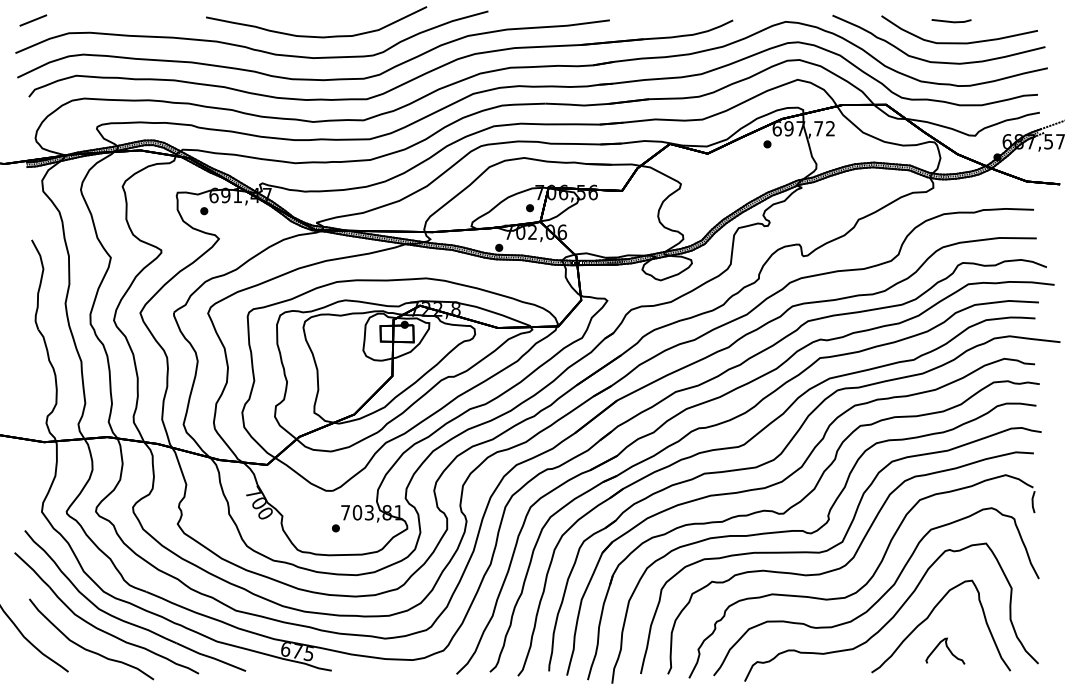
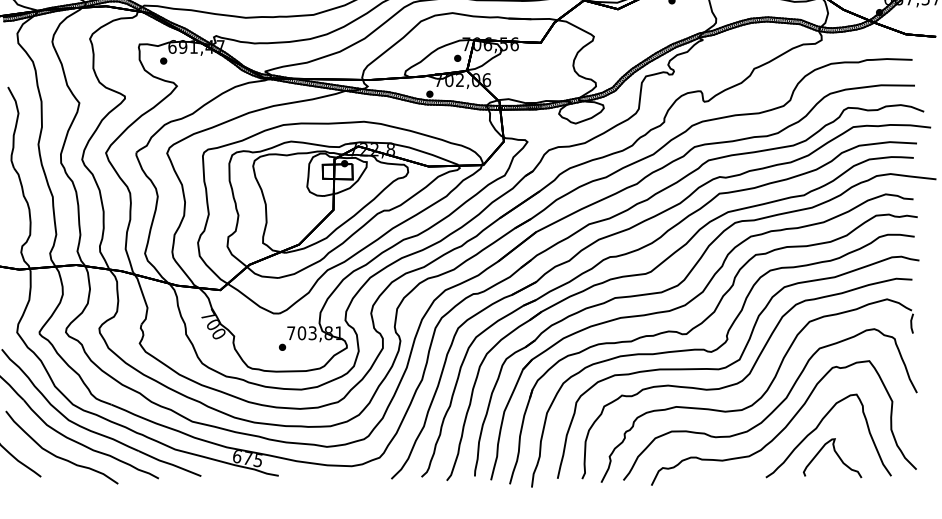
part: (945, 651) -> (832, 458), size x1.67

